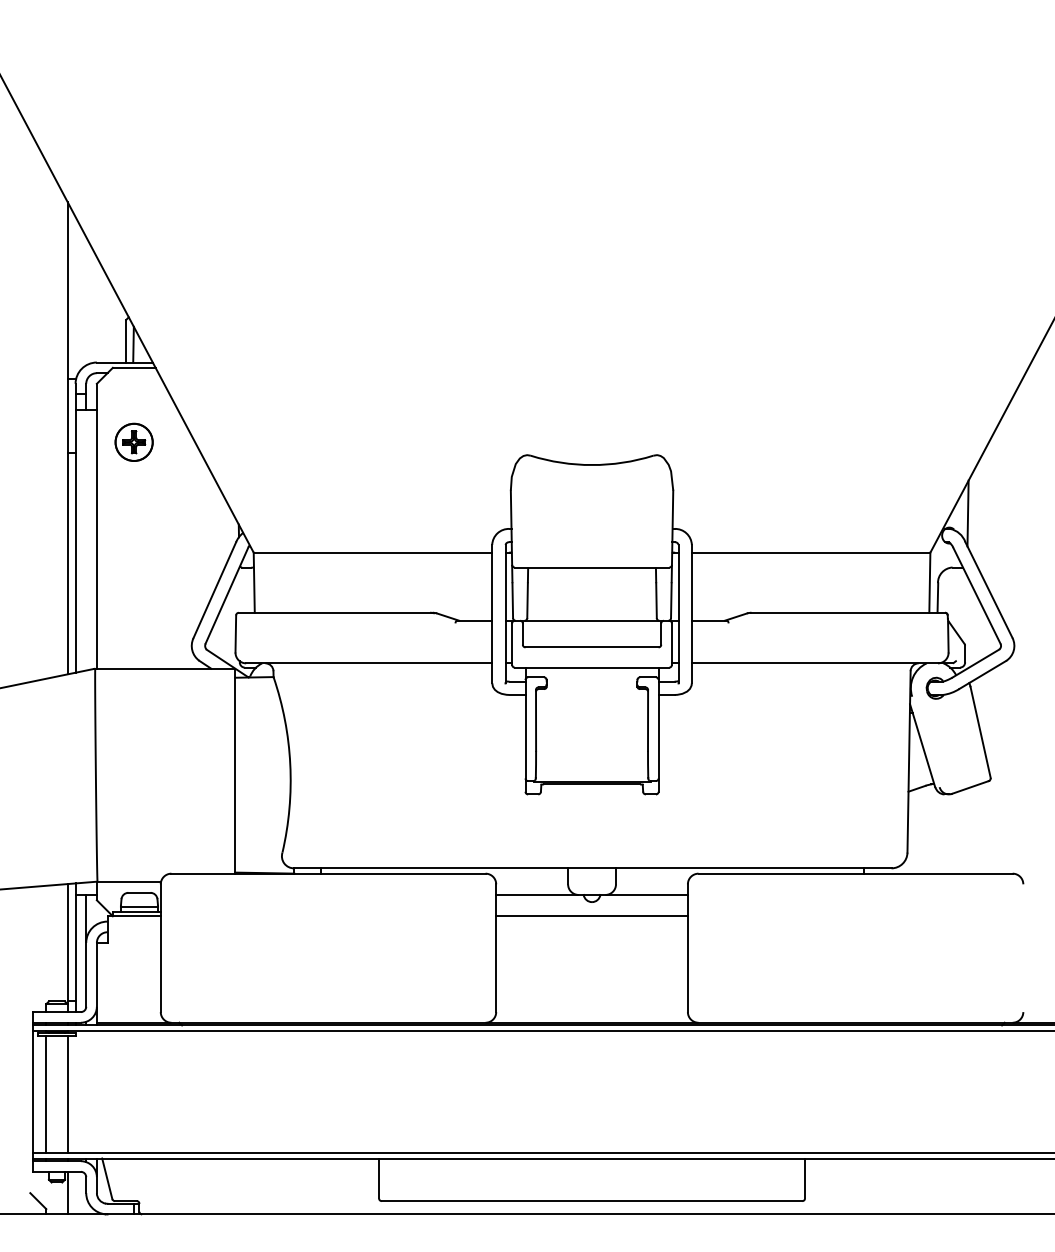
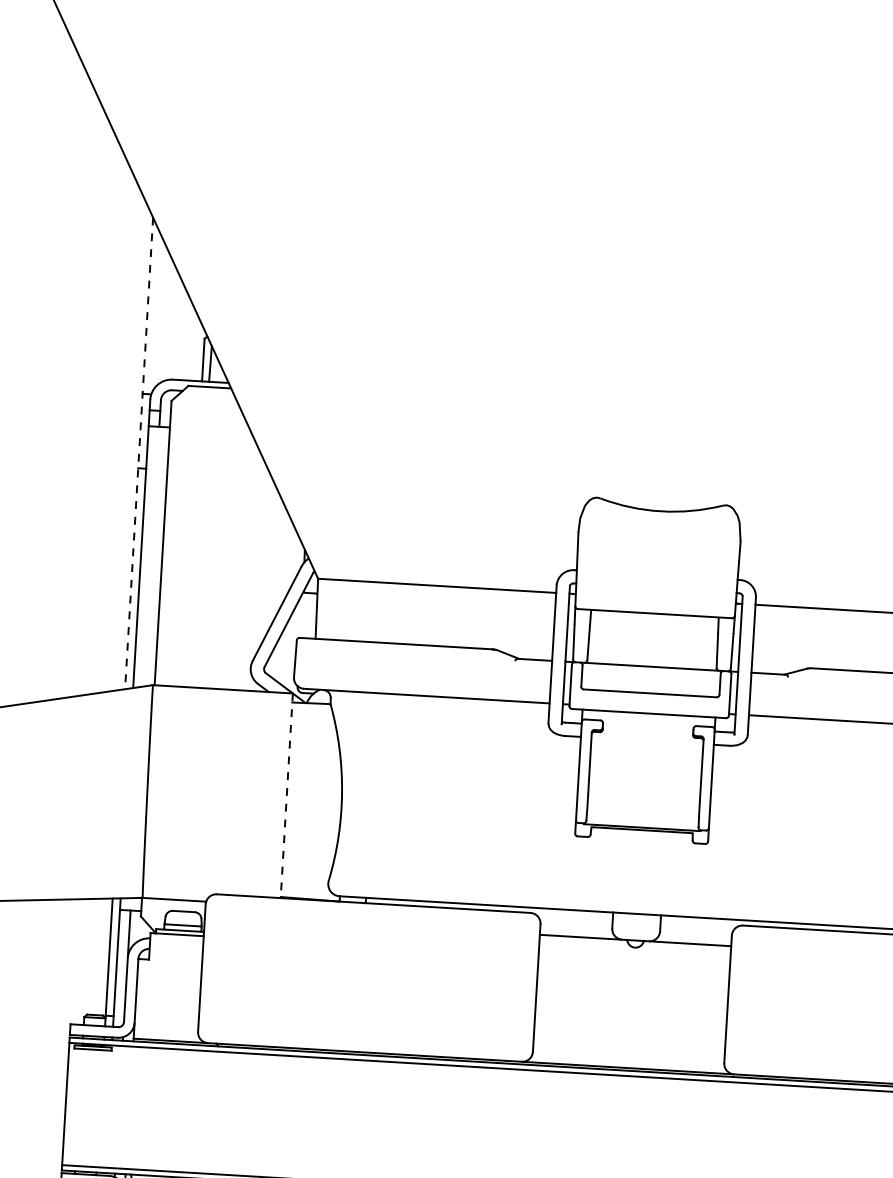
line: (67, 438) -> (139, 453), solid -> dashed
part: (133, 441) -> (204, 460), removed
line: (235, 771) -> (286, 796), solid -> dashed
line: (591, 916) -> (633, 961), removed
line: (46, 1094) -> (79, 1107), removed
line: (67, 1094) -> (100, 1108), removed

